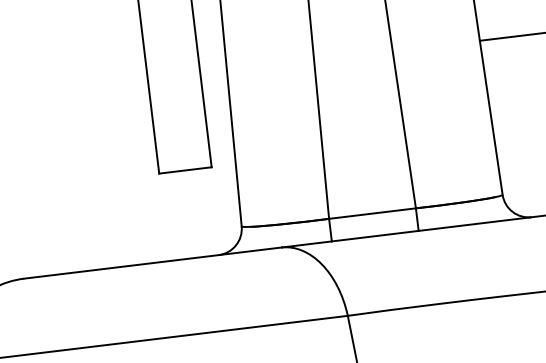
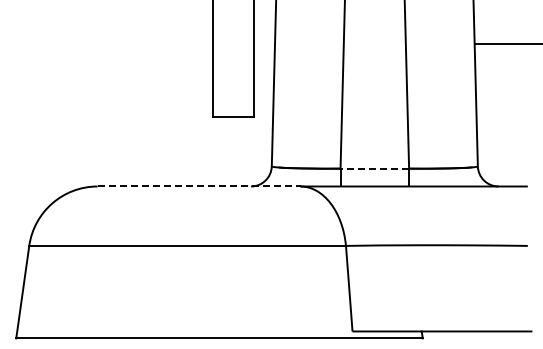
line: (372, 213) -> (374, 168), solid -> dashed
line: (153, 263) -> (199, 186), solid -> dashed

